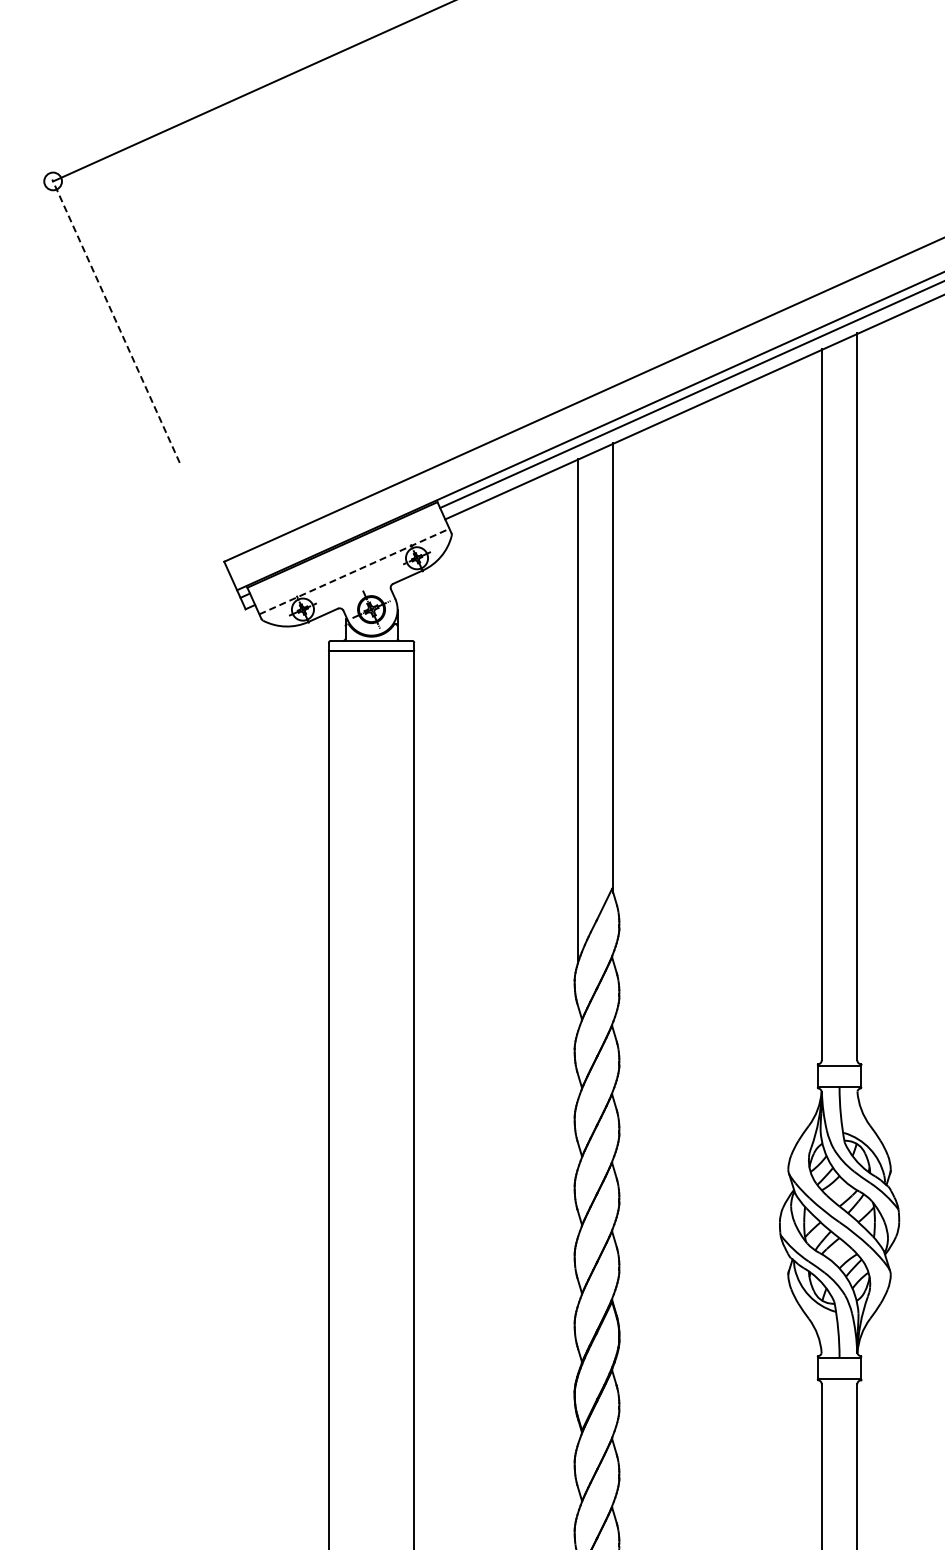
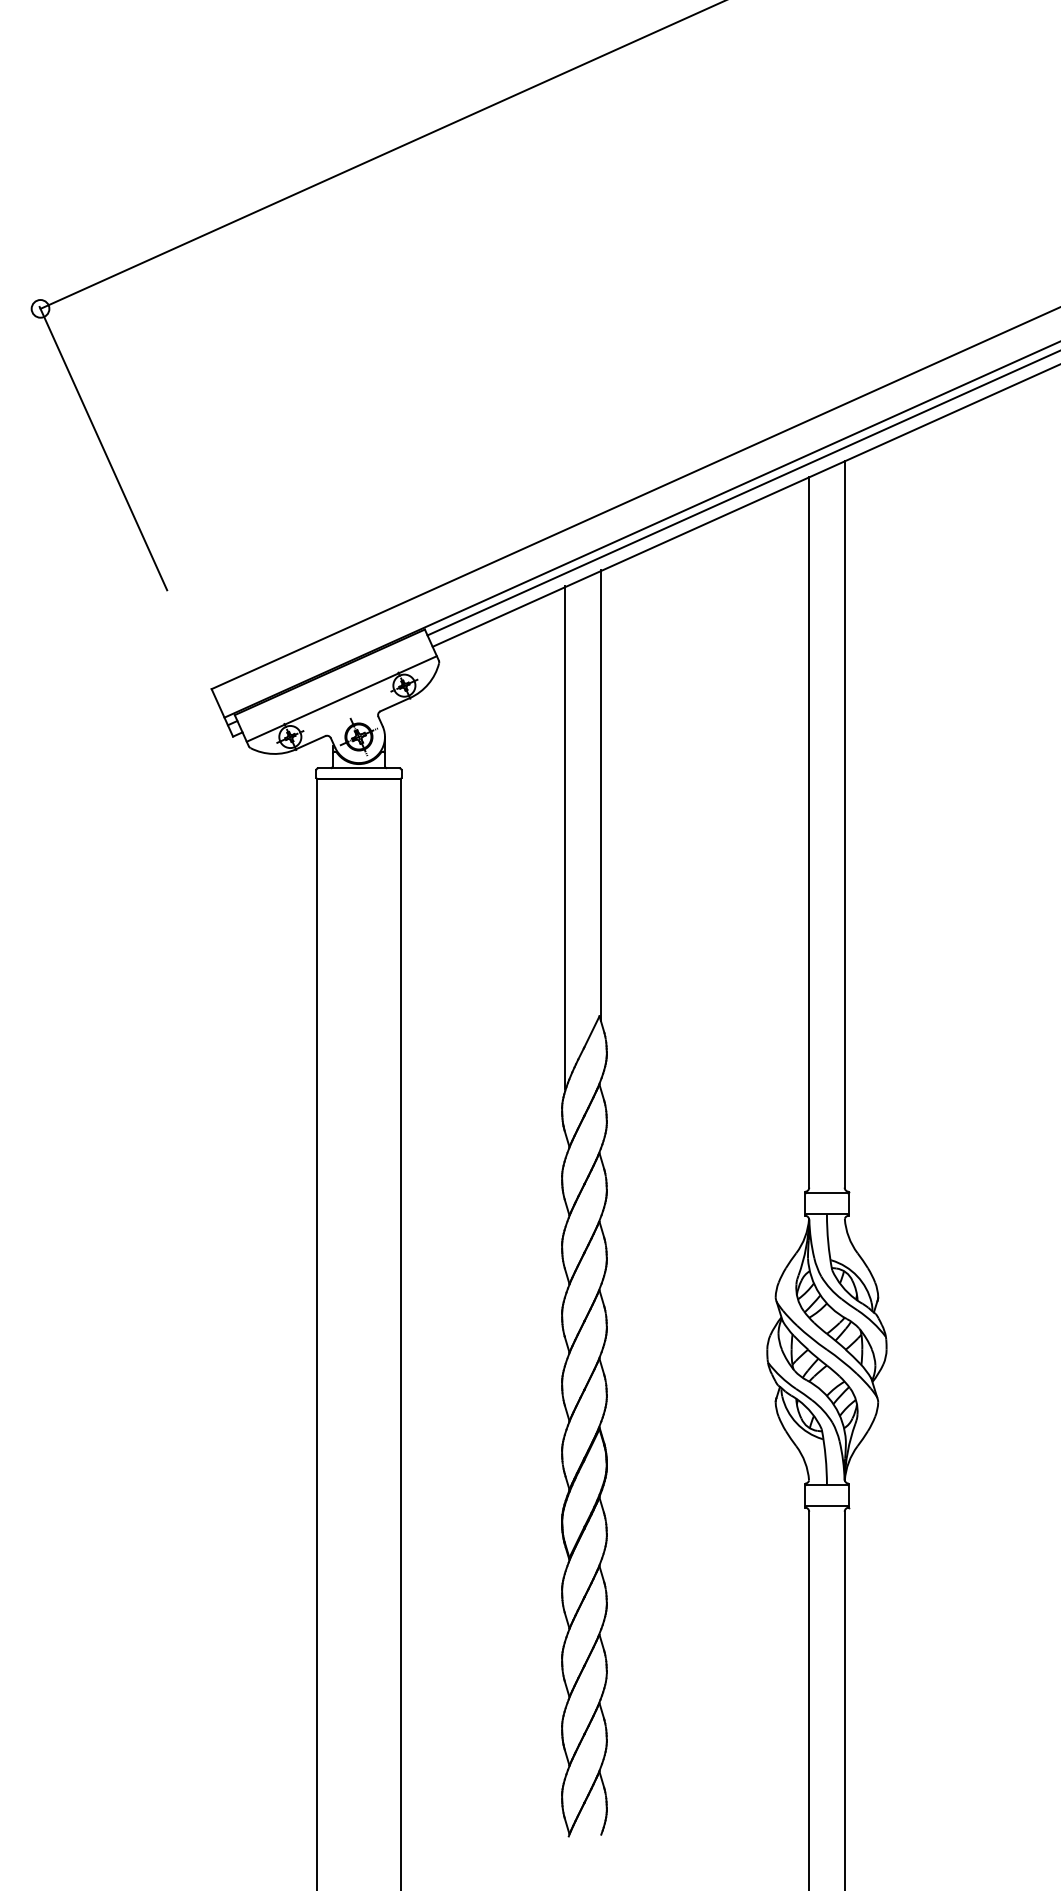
line: (116, 321) -> (103, 448), dashed -> solid
line: (355, 571) -> (342, 698), dashed -> solid

